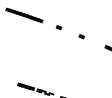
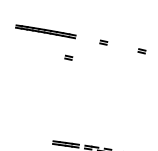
part: (35, 33) -> (67, 57), added

